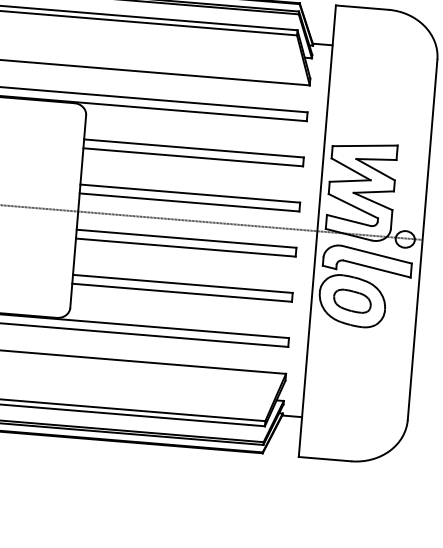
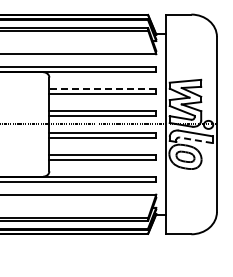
line: (193, 148) -> (102, 89), solid -> dashed
line: (377, 269) -> (196, 140), solid -> dashed

